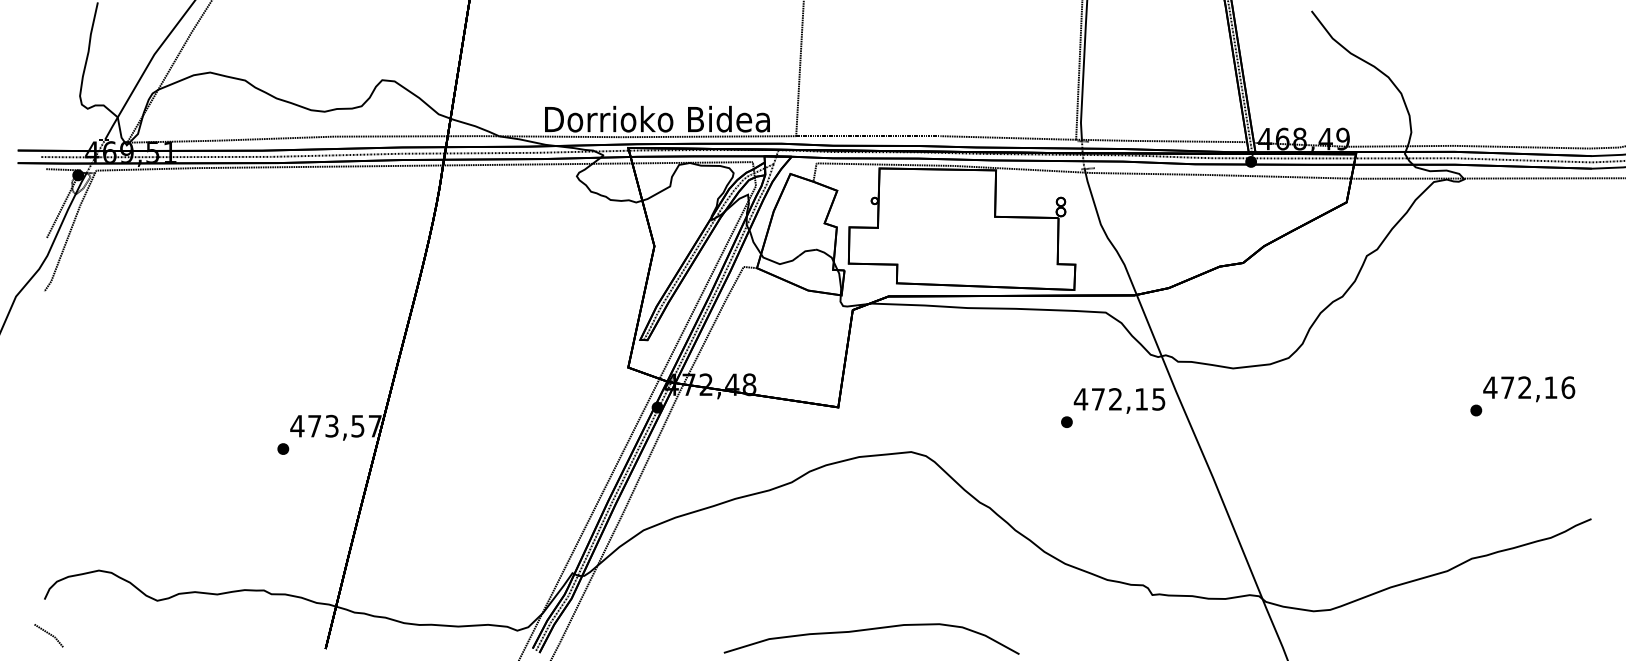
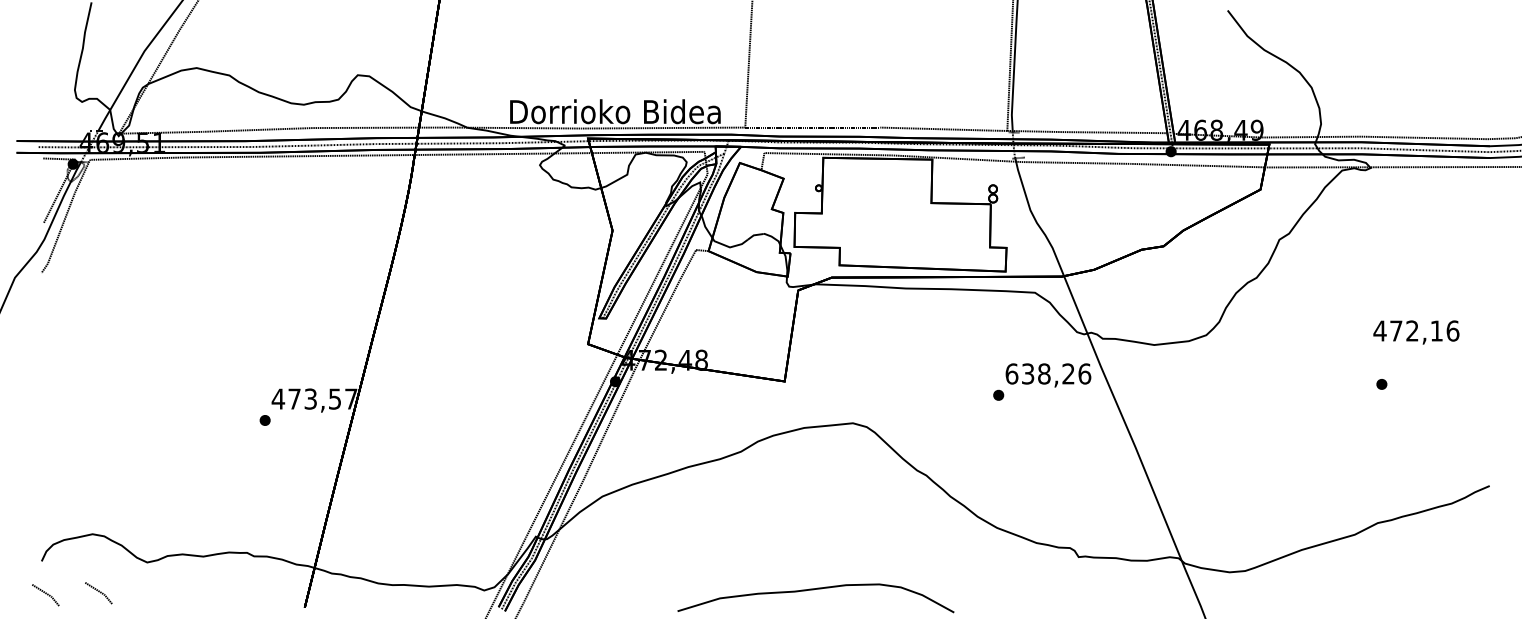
text: (1529, 389) -> (1416, 332), moved
text: (1120, 398) -> (1048, 373), 472,15 -> 638,26
line: (105, 632) -> (98, 592), added

